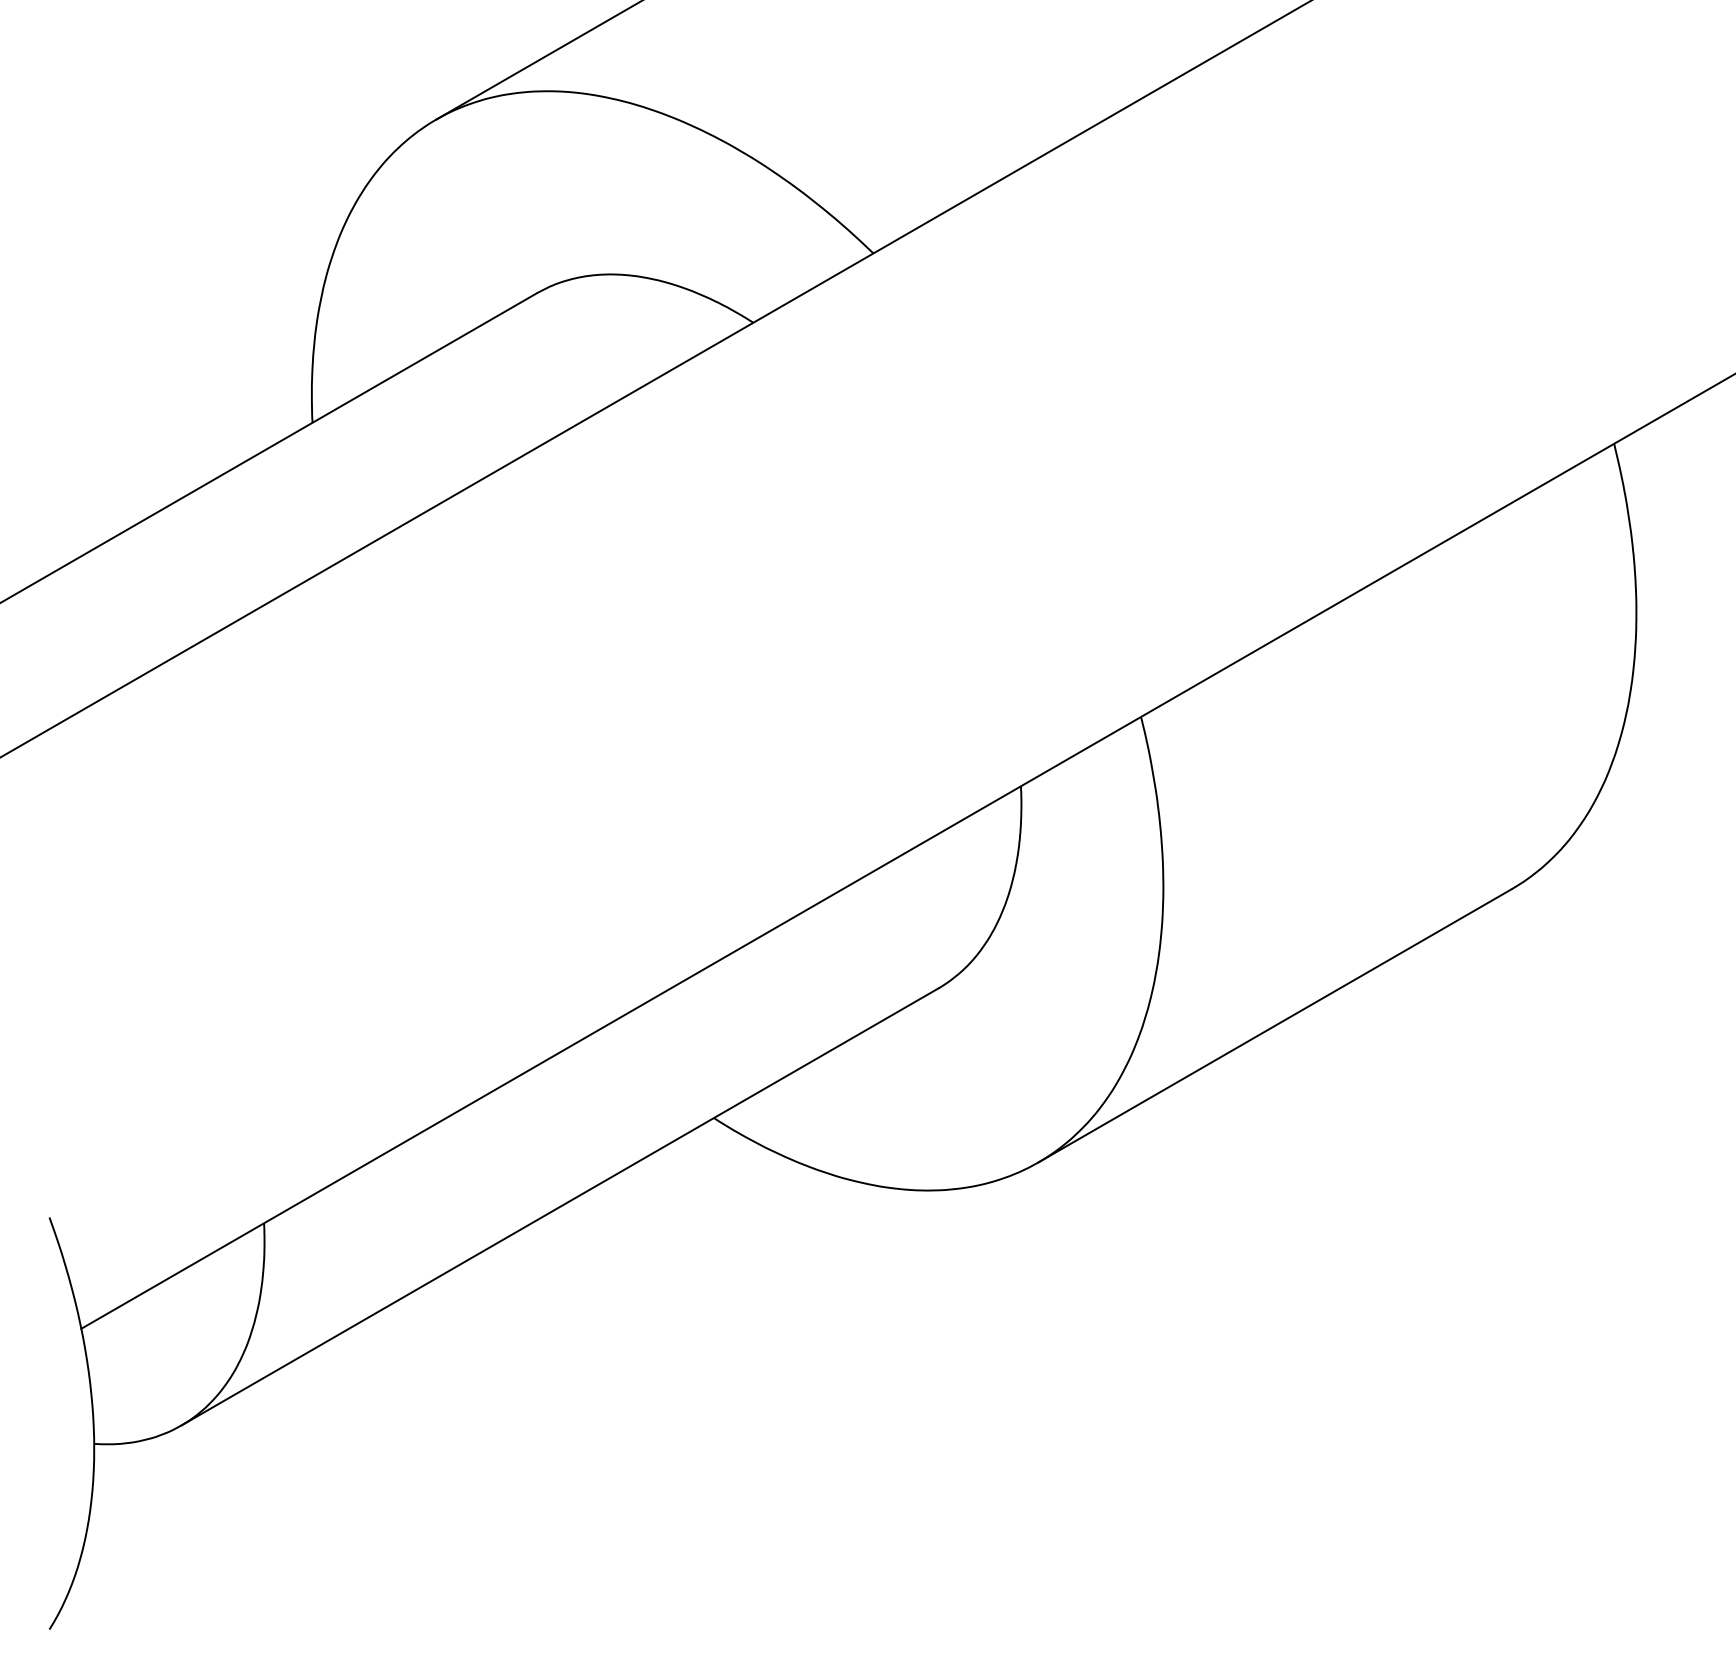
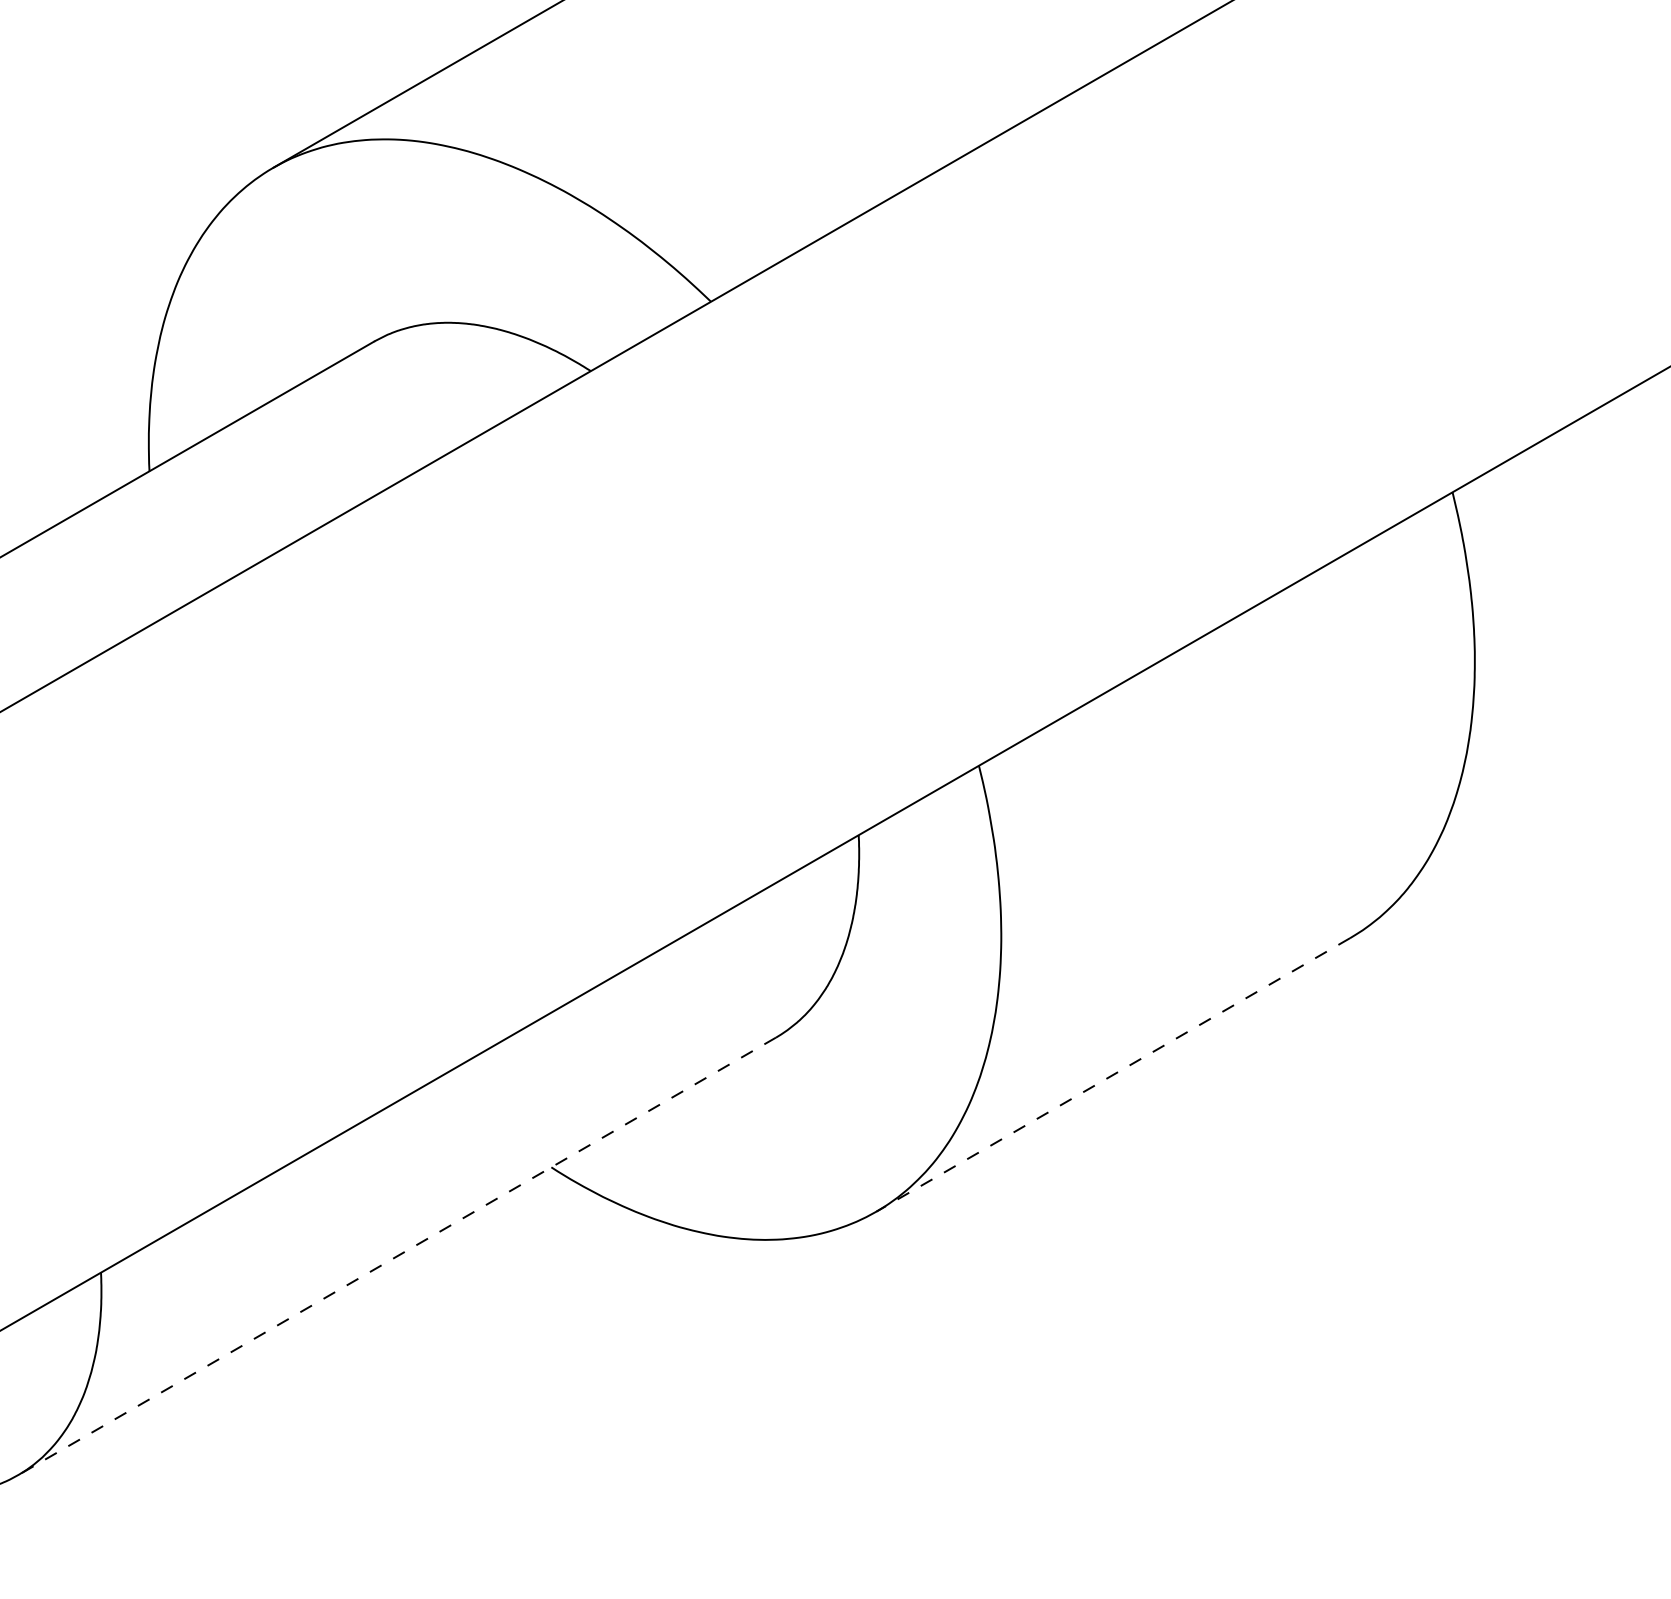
line: (1274, 1026) -> (1112, 1075), solid -> dashed
line: (559, 1207) -> (396, 1256), solid -> dashed

